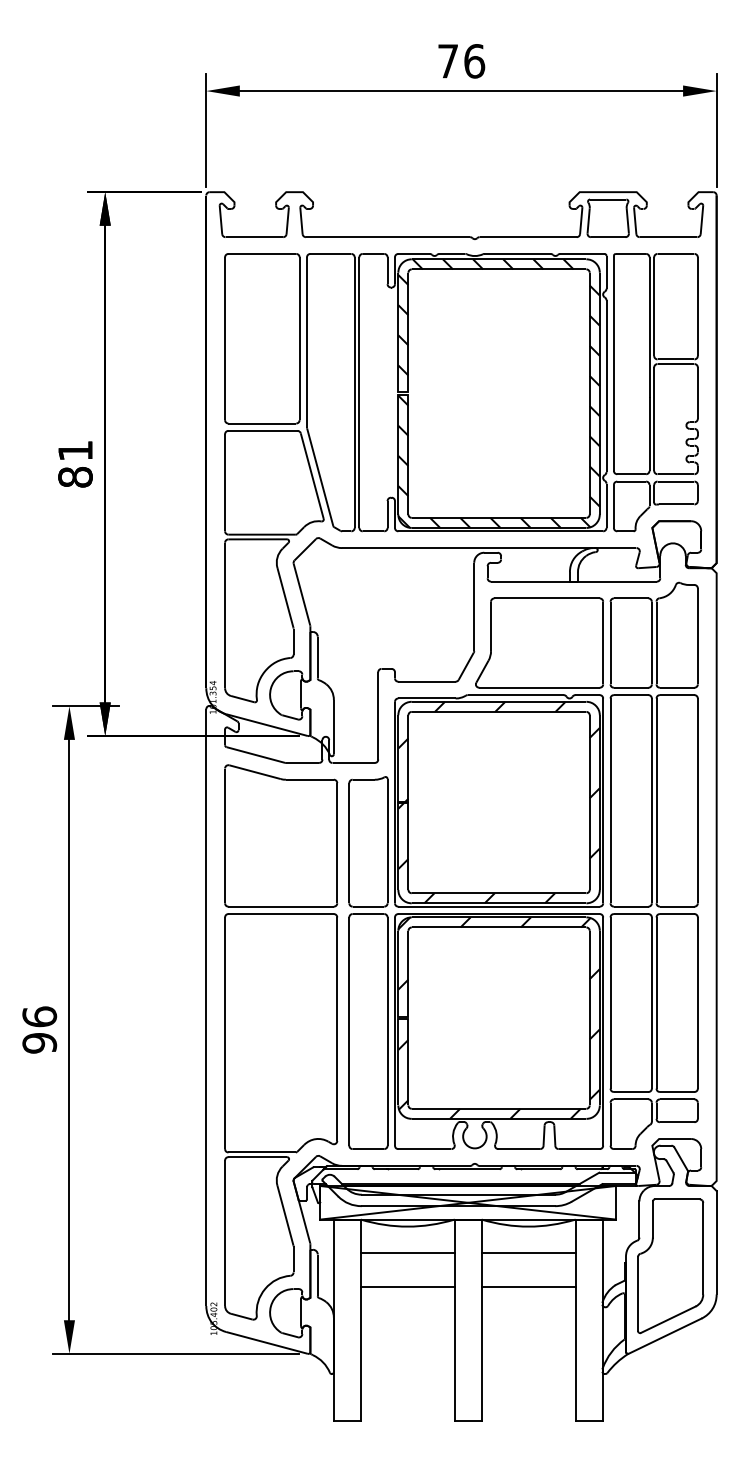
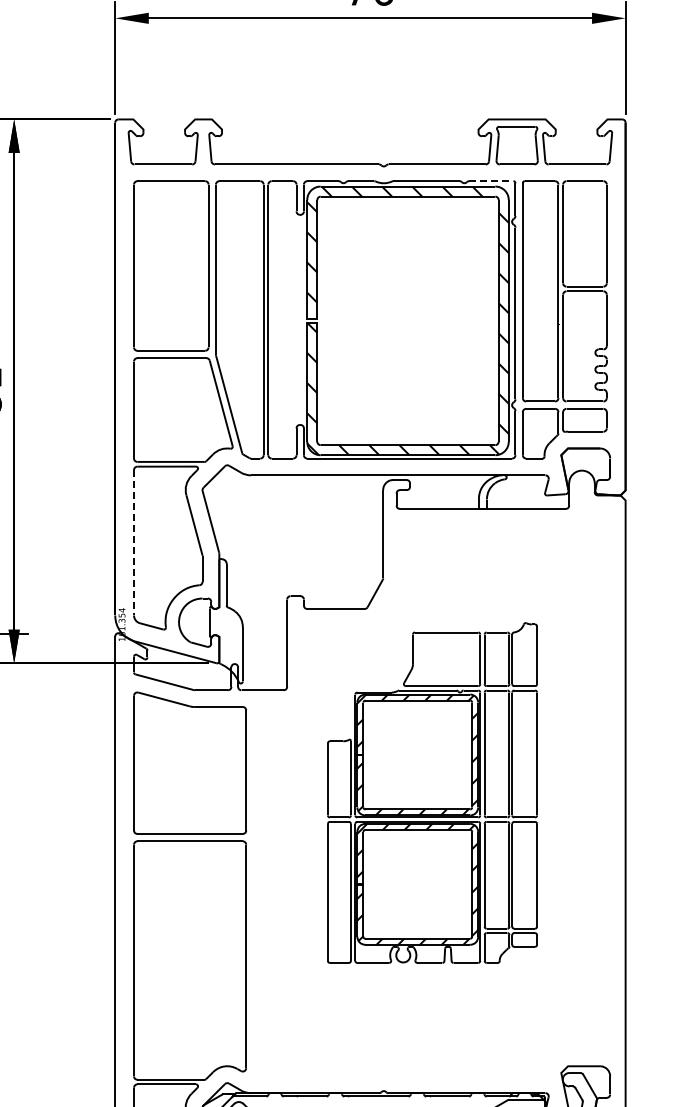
line: (582, 253) -> (491, 180), solid -> dashed
line: (225, 615) -> (134, 542), solid -> dashed
part: (523, 865) -> (432, 792), size x0.6

